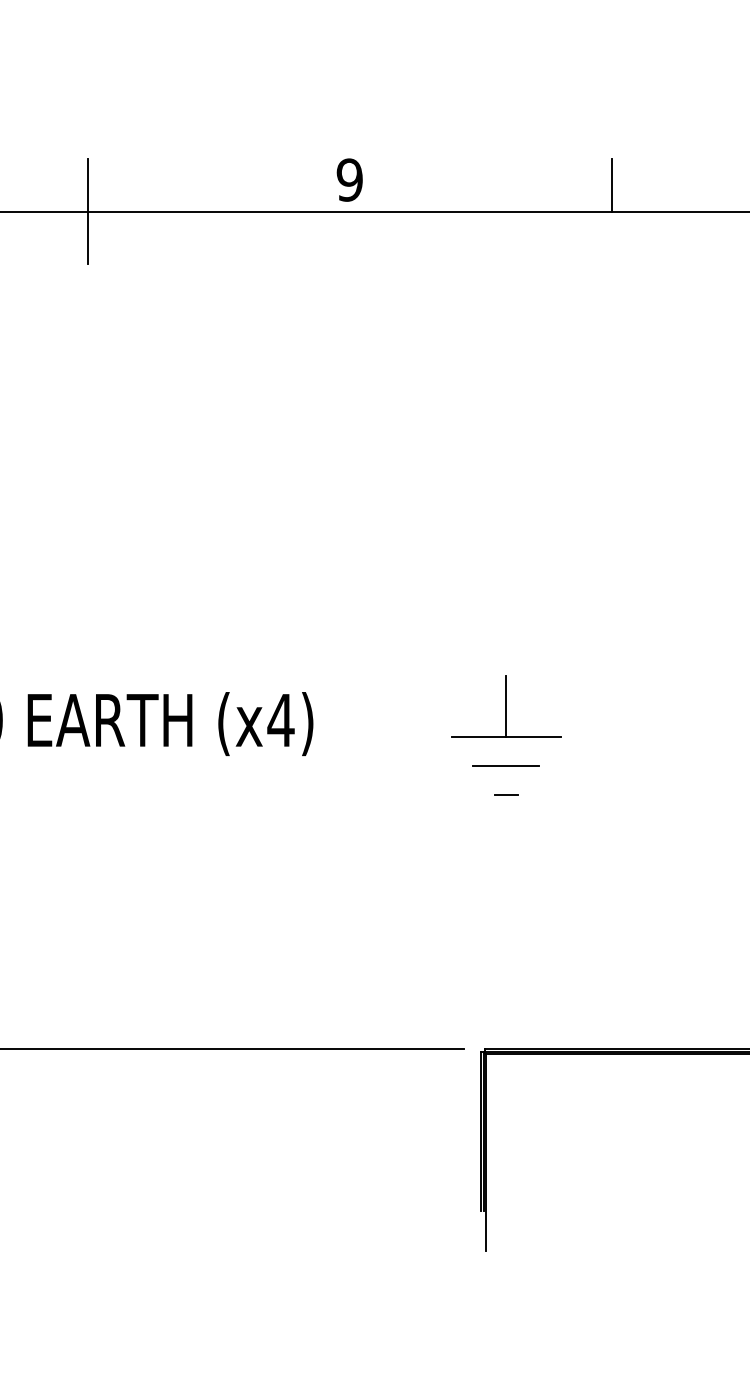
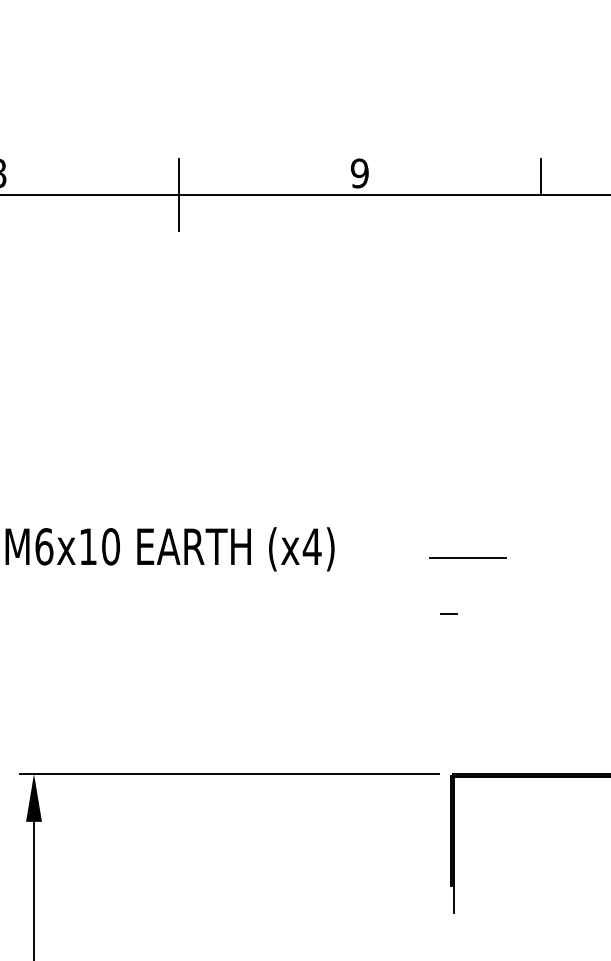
line: (505, 706) -> (467, 537), removed
line: (505, 764) -> (467, 577), removed
line: (505, 793) -> (448, 613), moved

